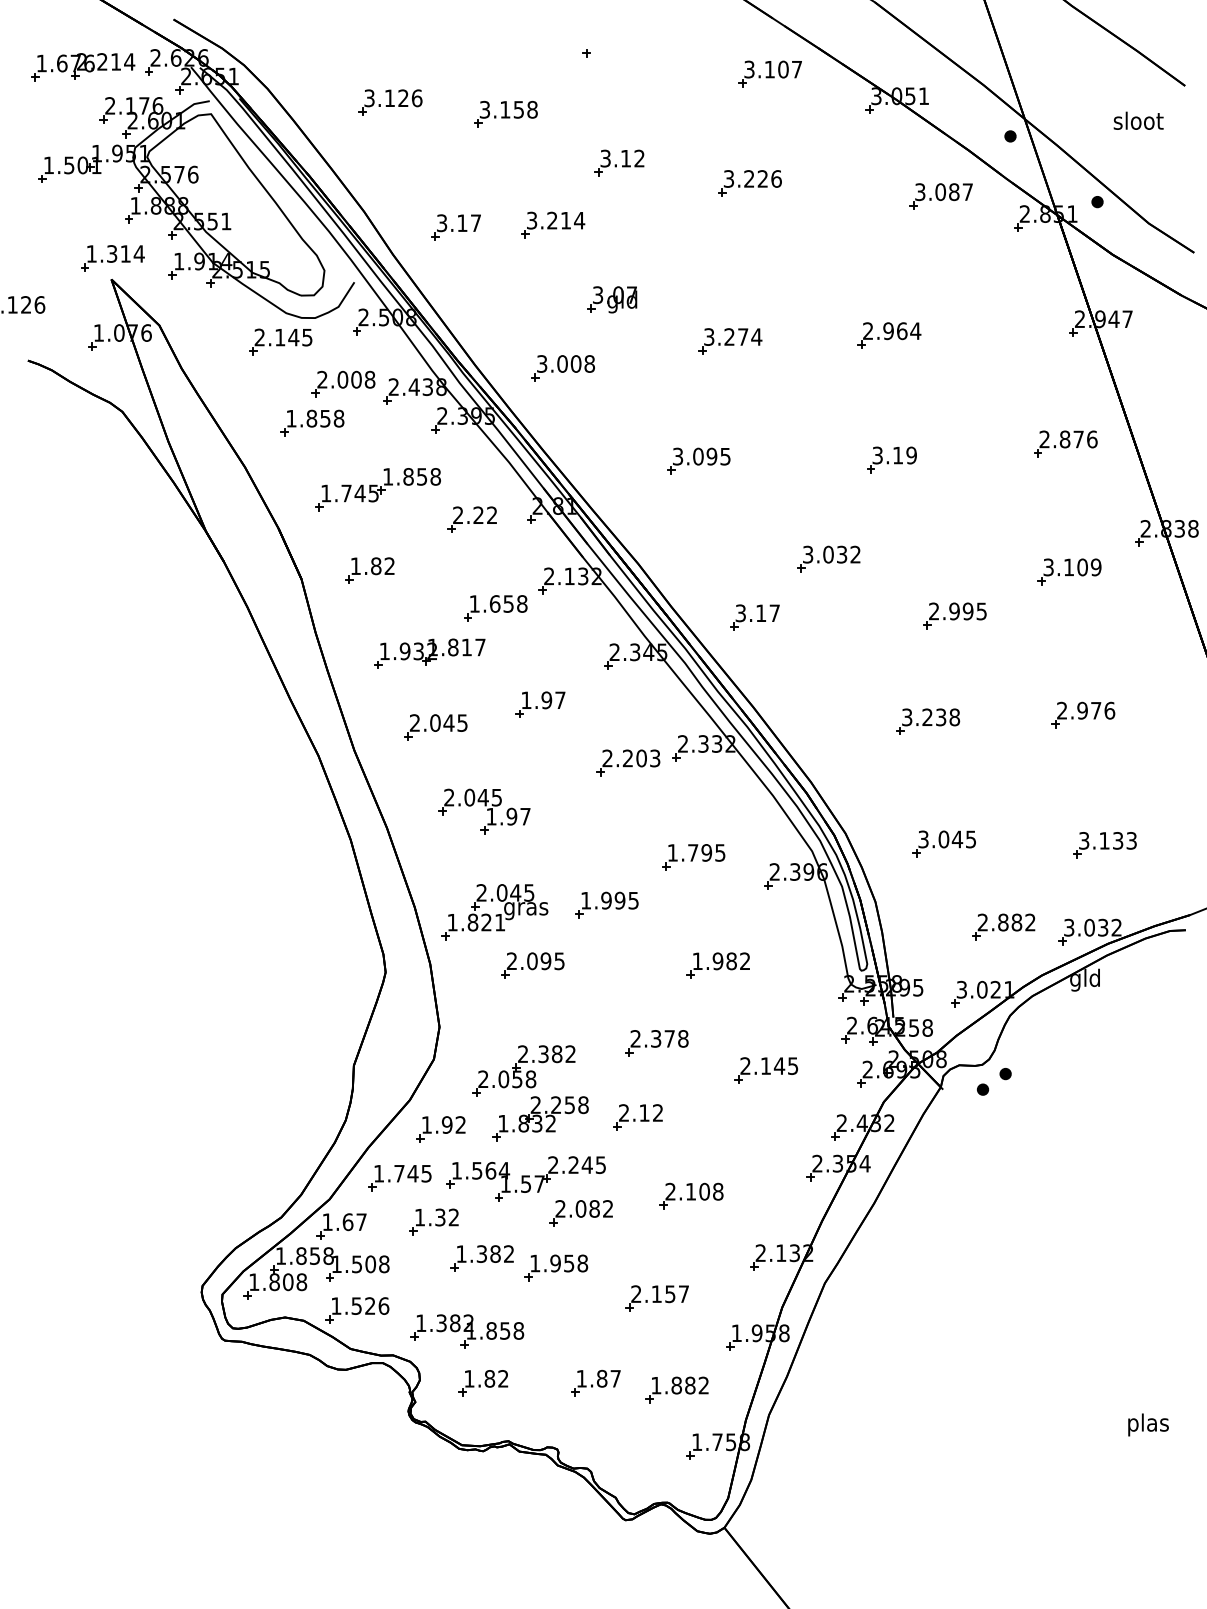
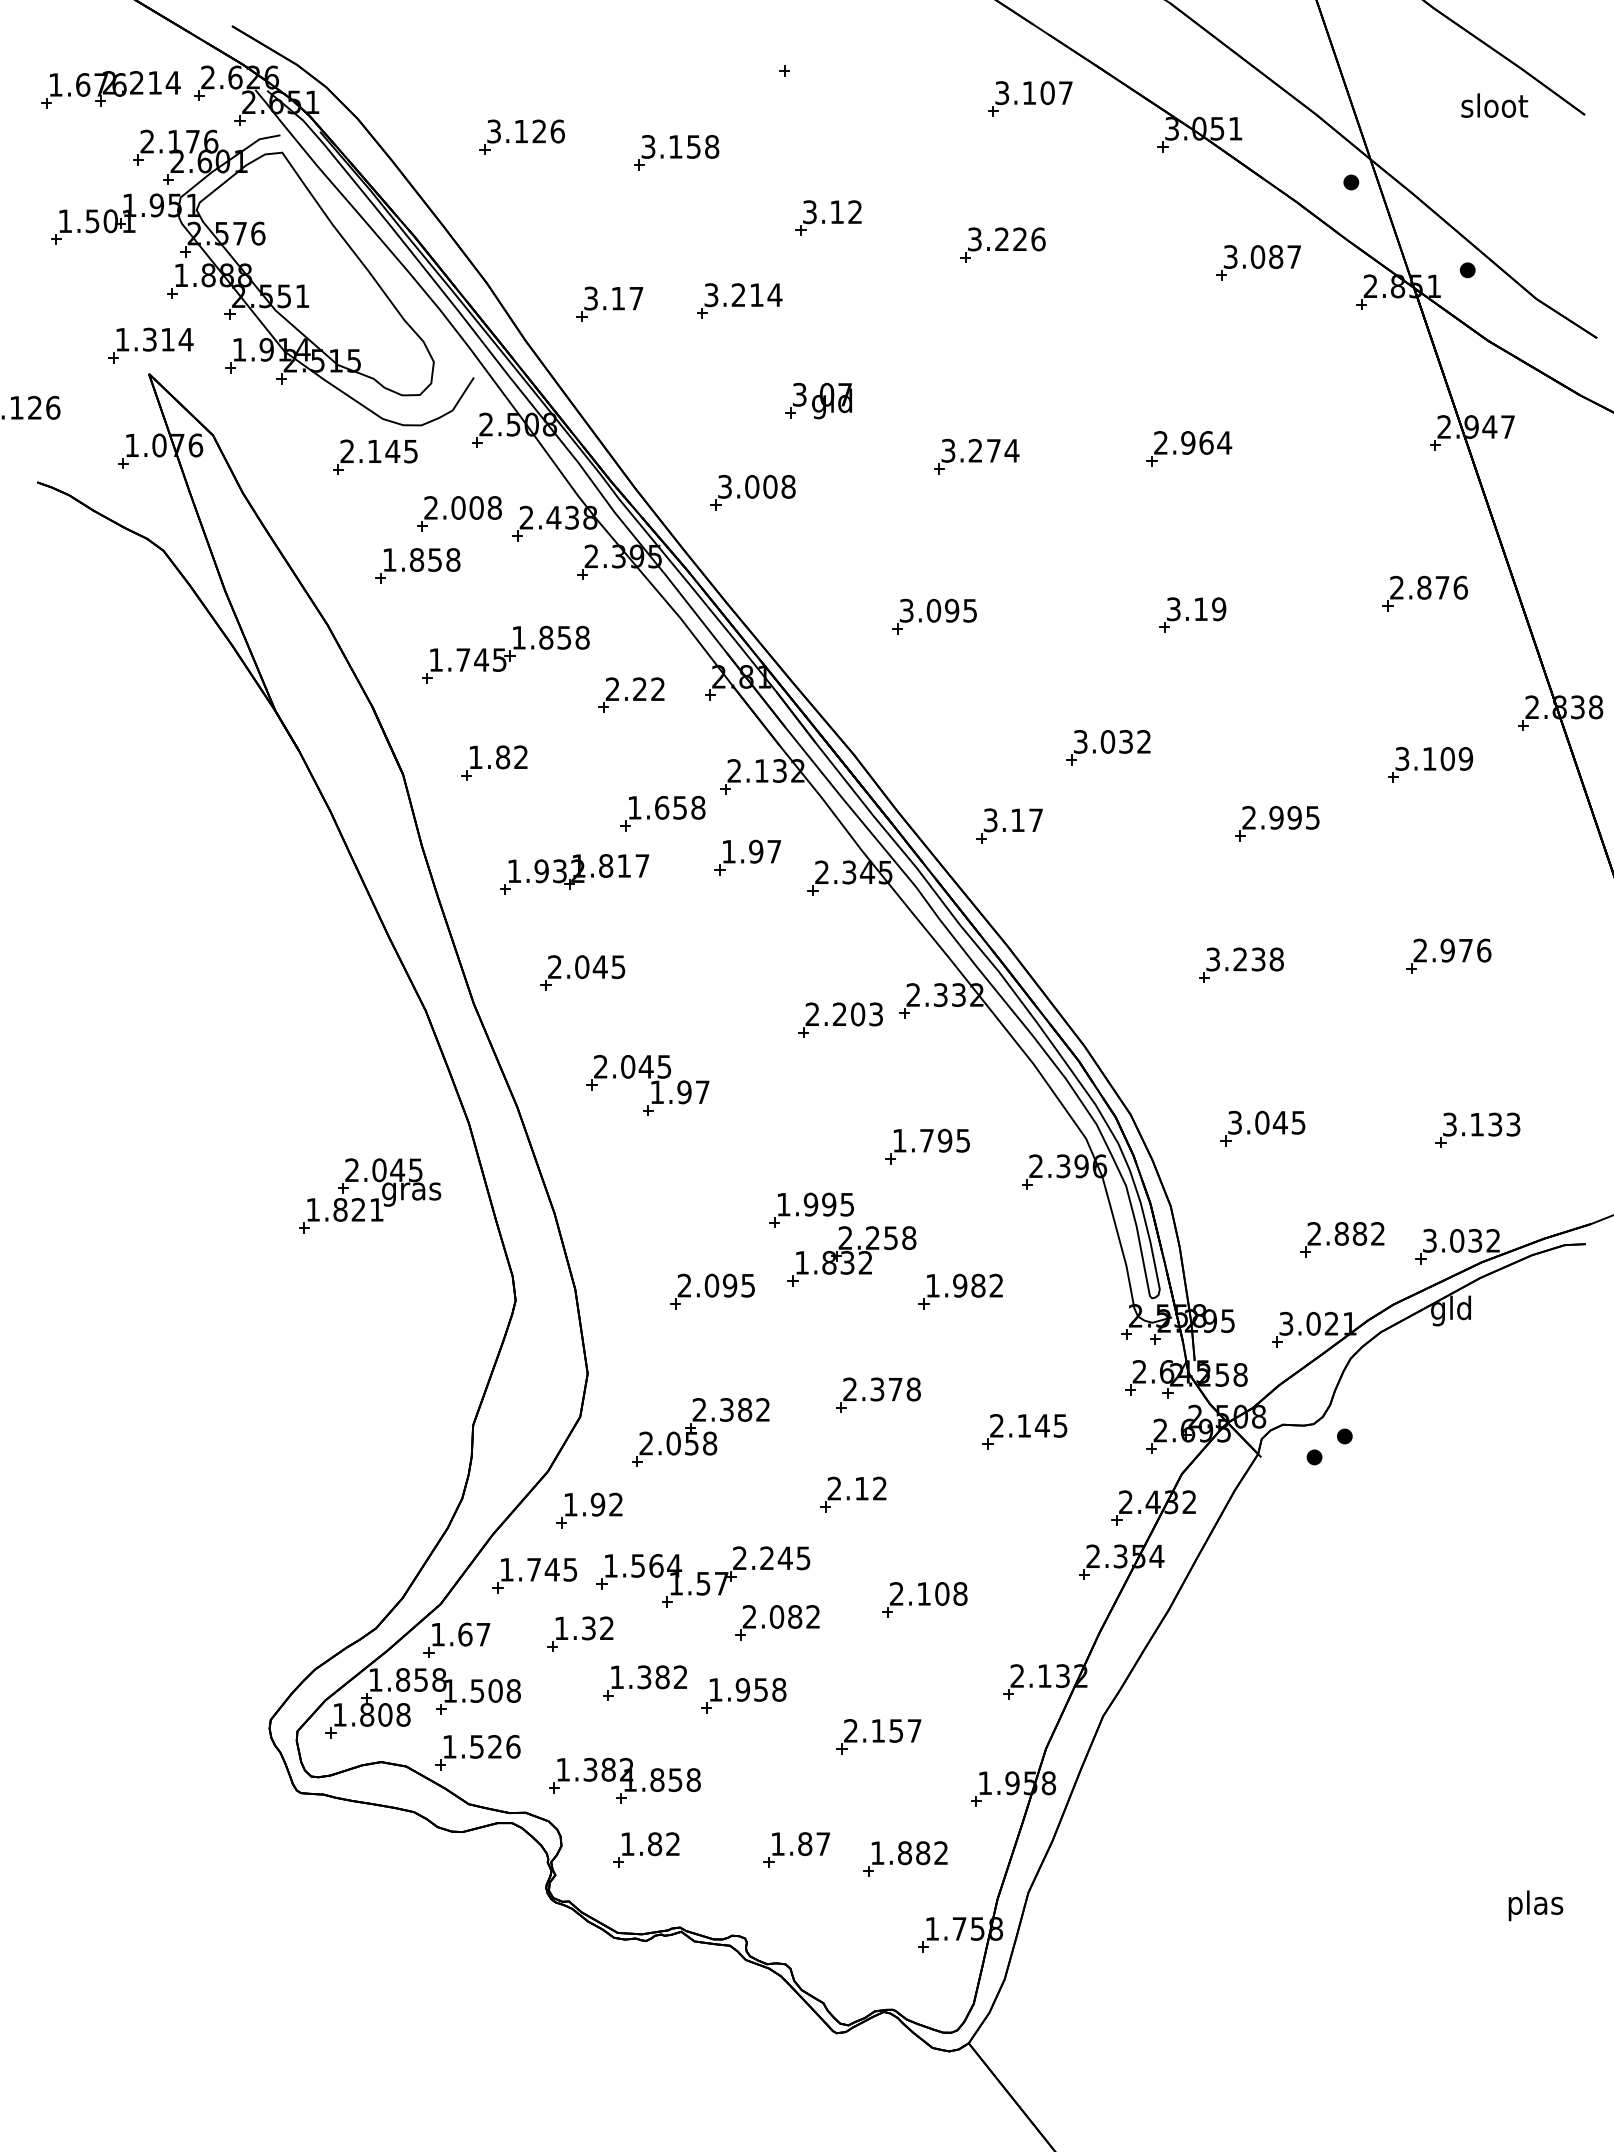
text: (1138, 120) -> (1494, 105), moved
part: (540, 704) -> (747, 857), moved
part: (495, 911) -> (370, 1195), moved
part: (540, 1118) -> (851, 1256), moved

